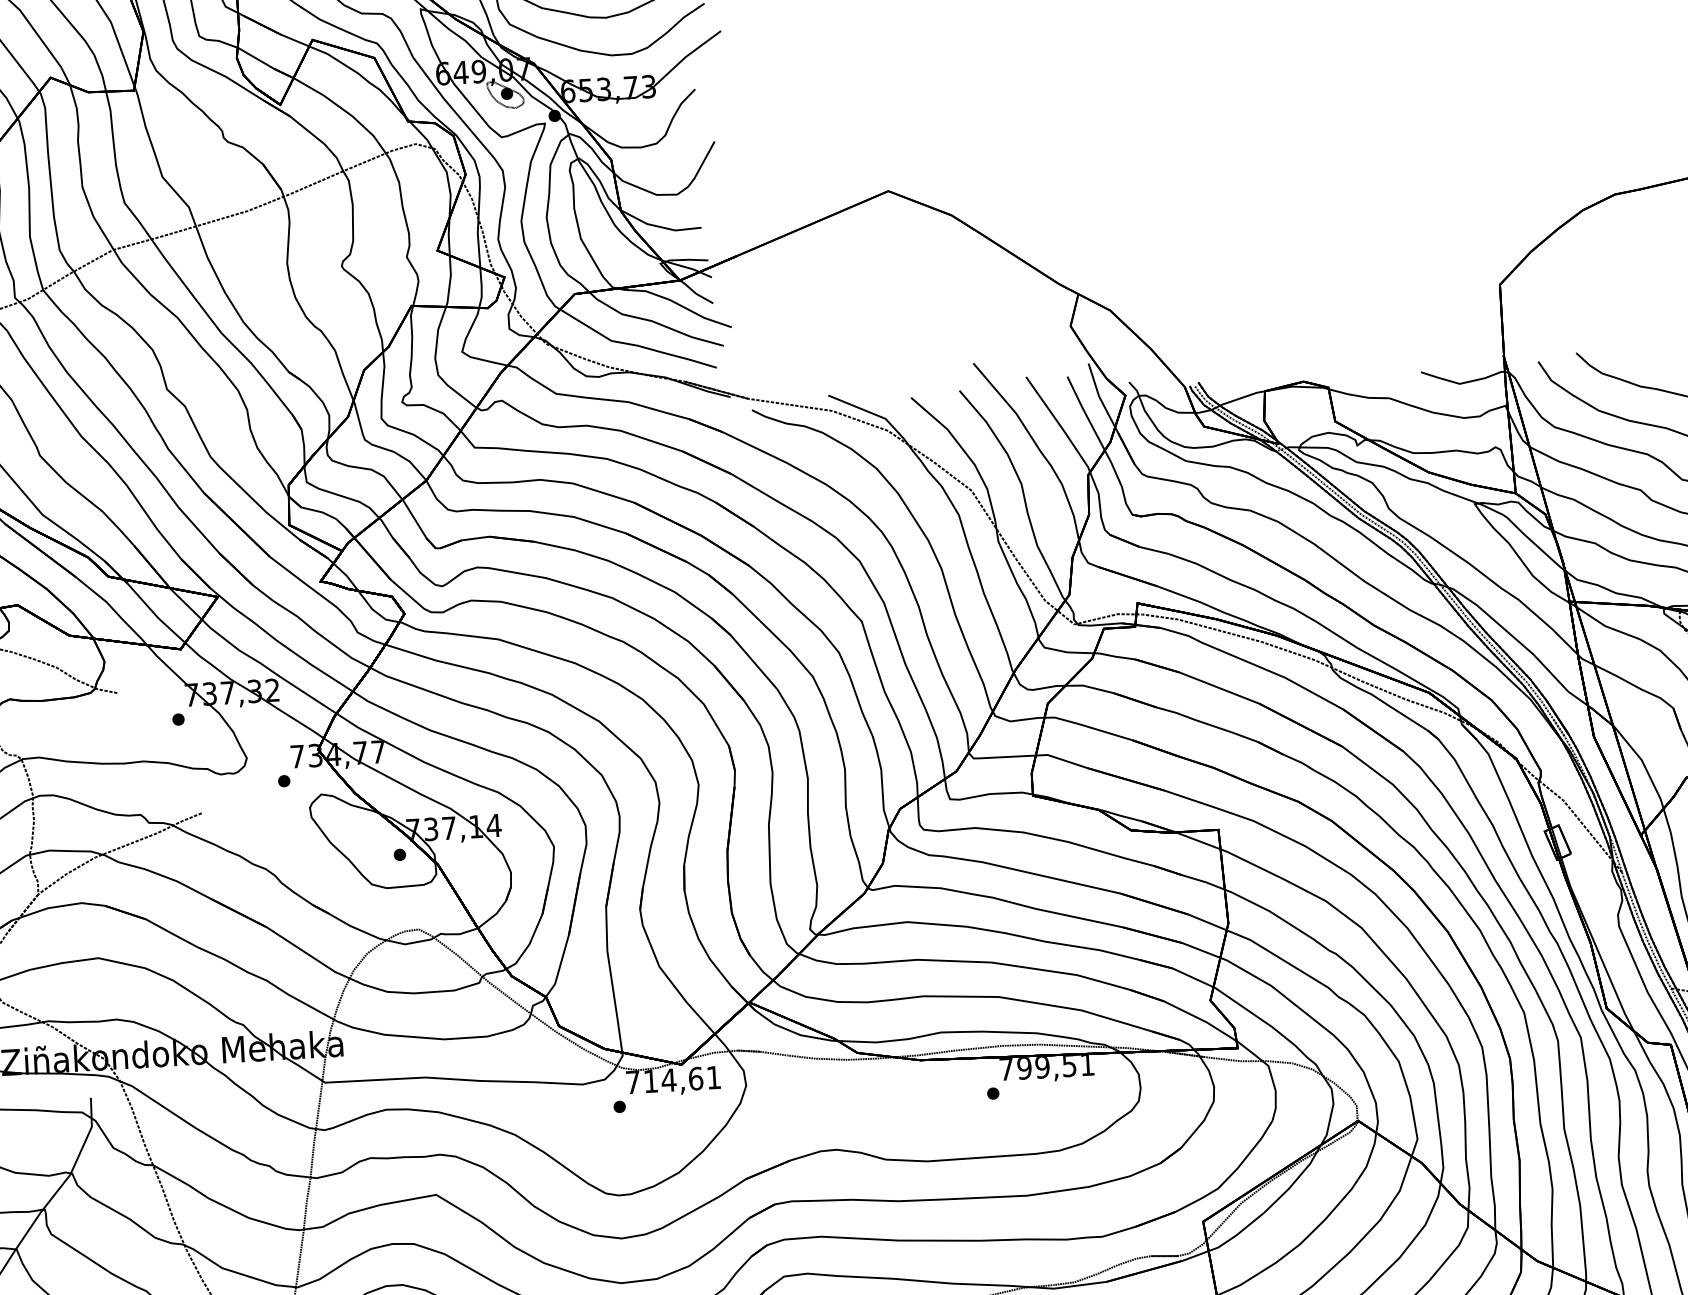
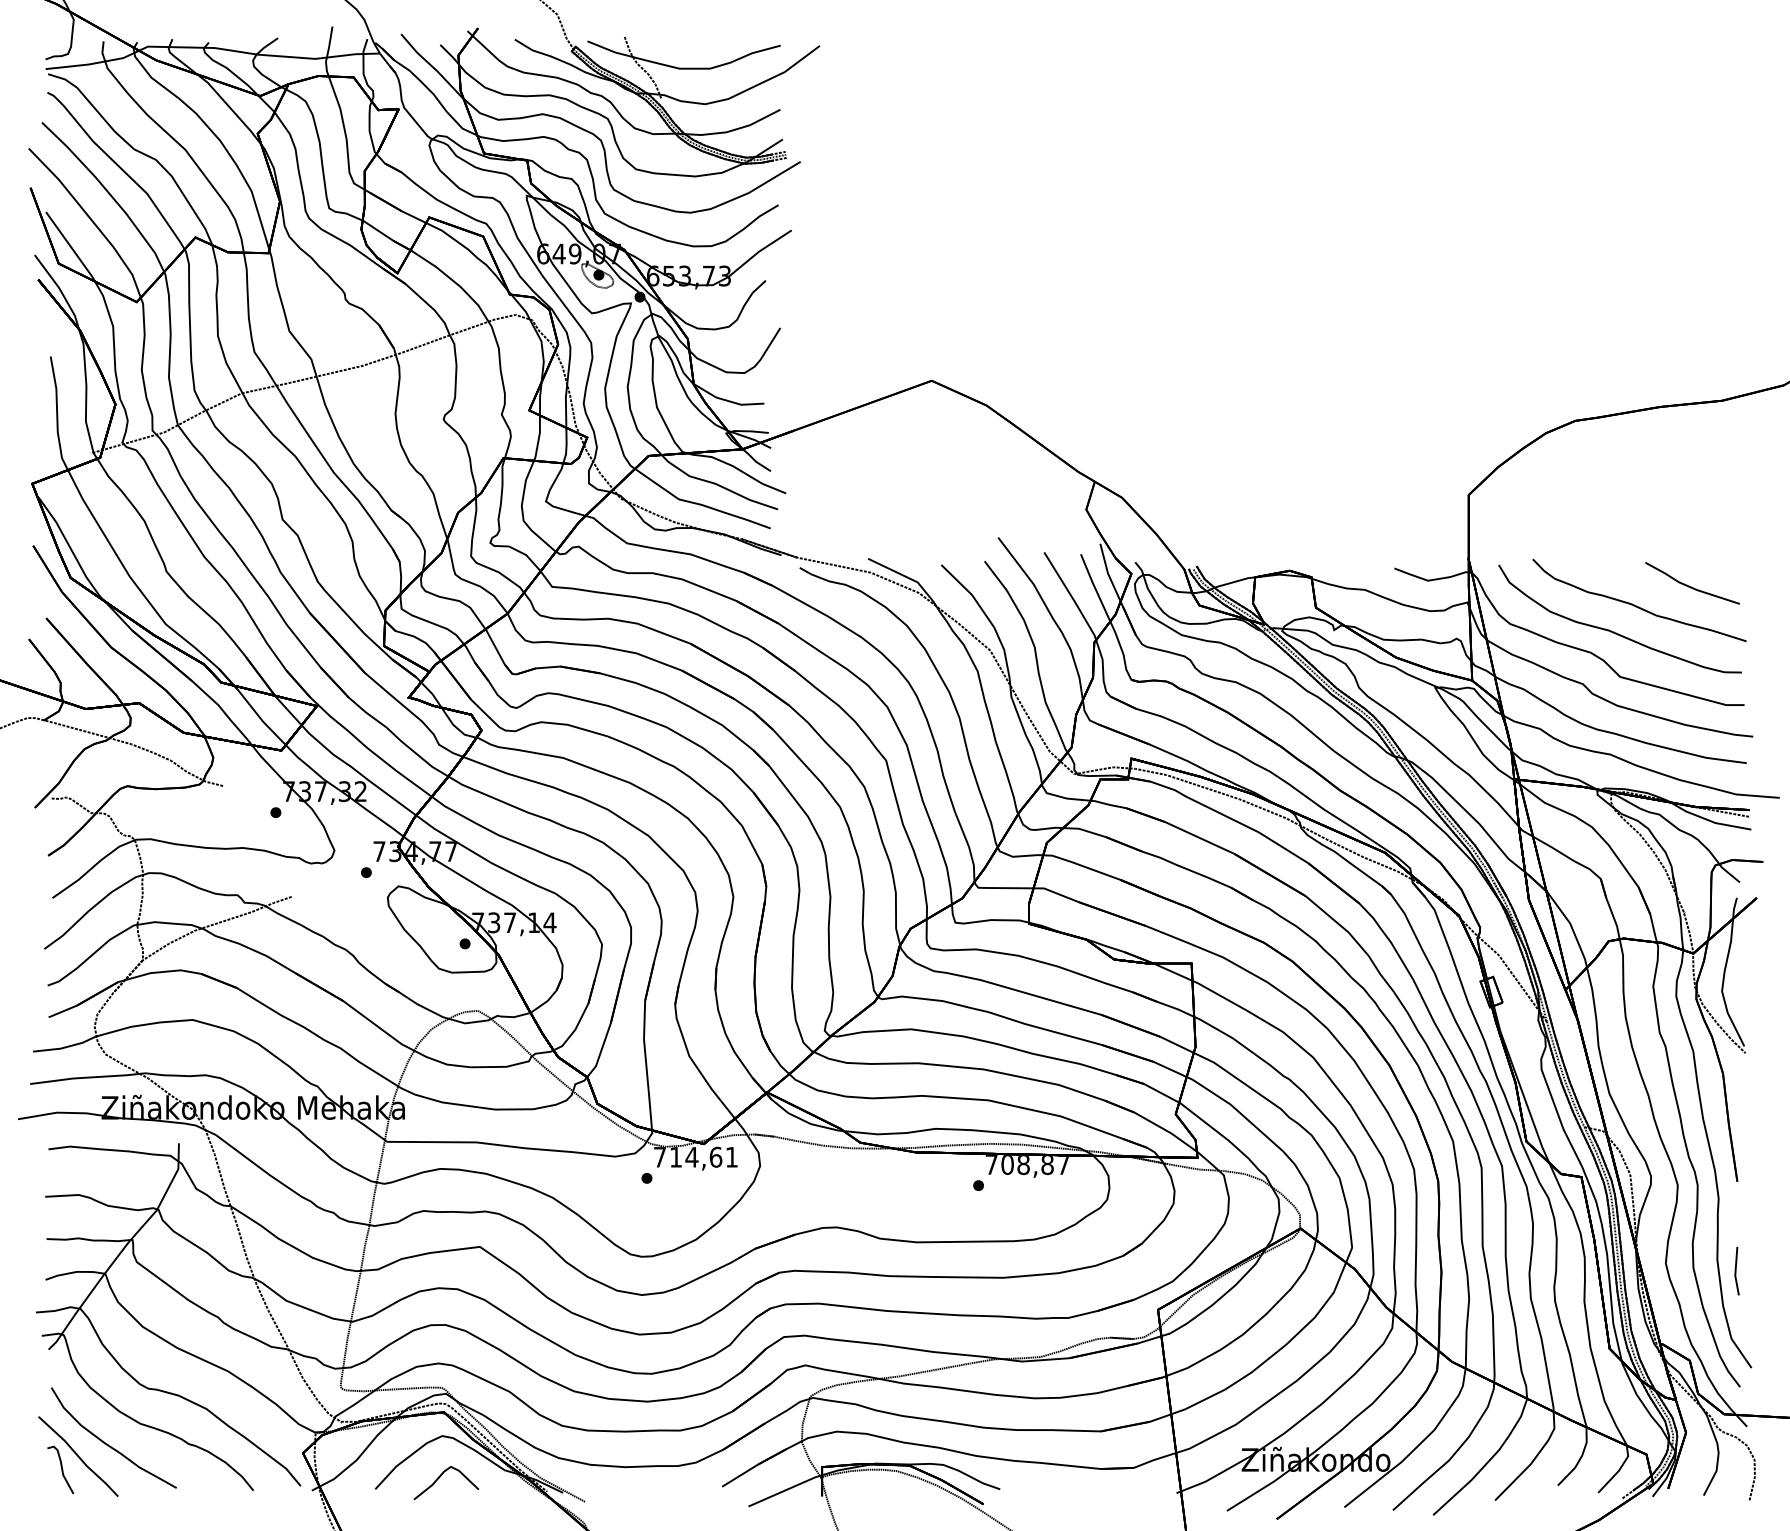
text: (1055, 1067) -> (1035, 1165), 799,51 -> 708,87

